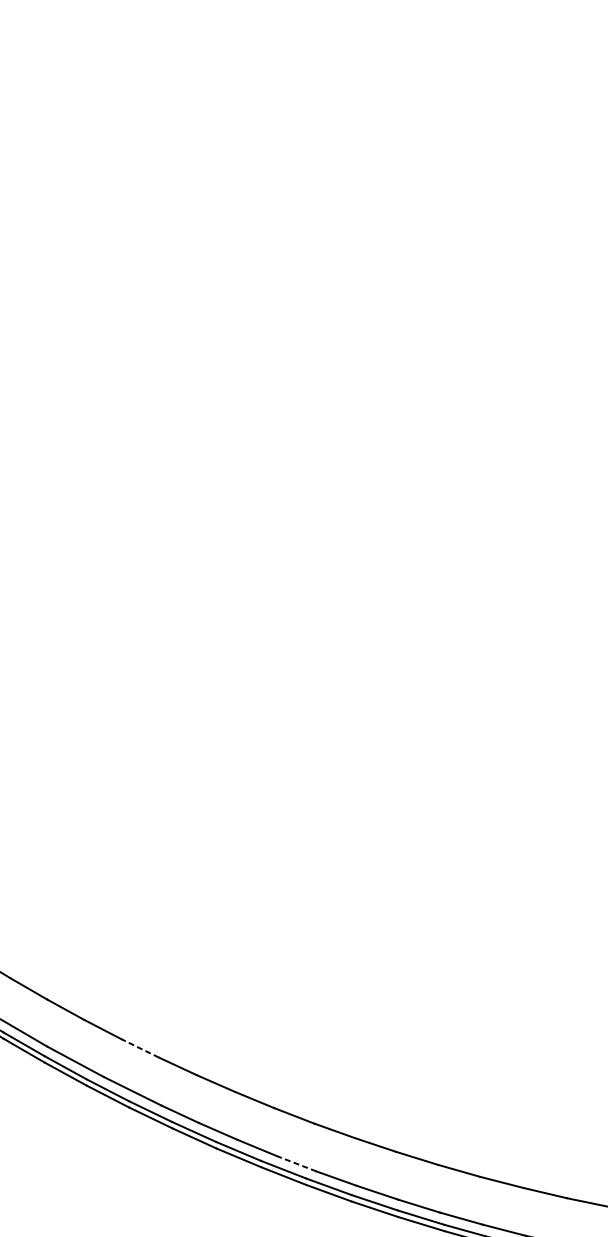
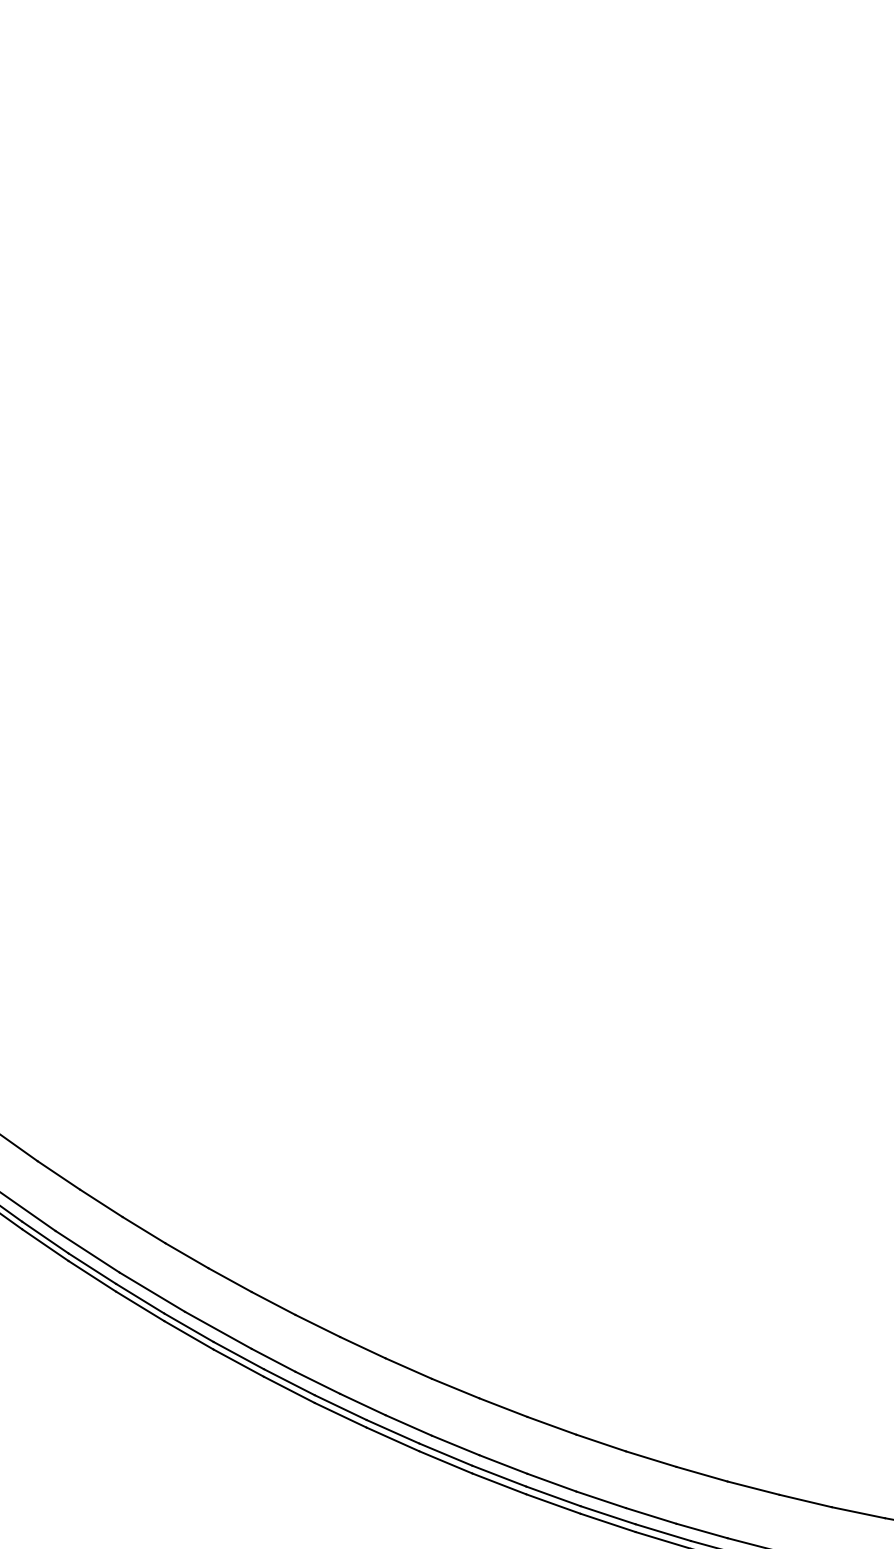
line: (140, 1048) -> (230, 1280), dashed -> solid
line: (296, 1163) -> (408, 1425), dashed -> solid

